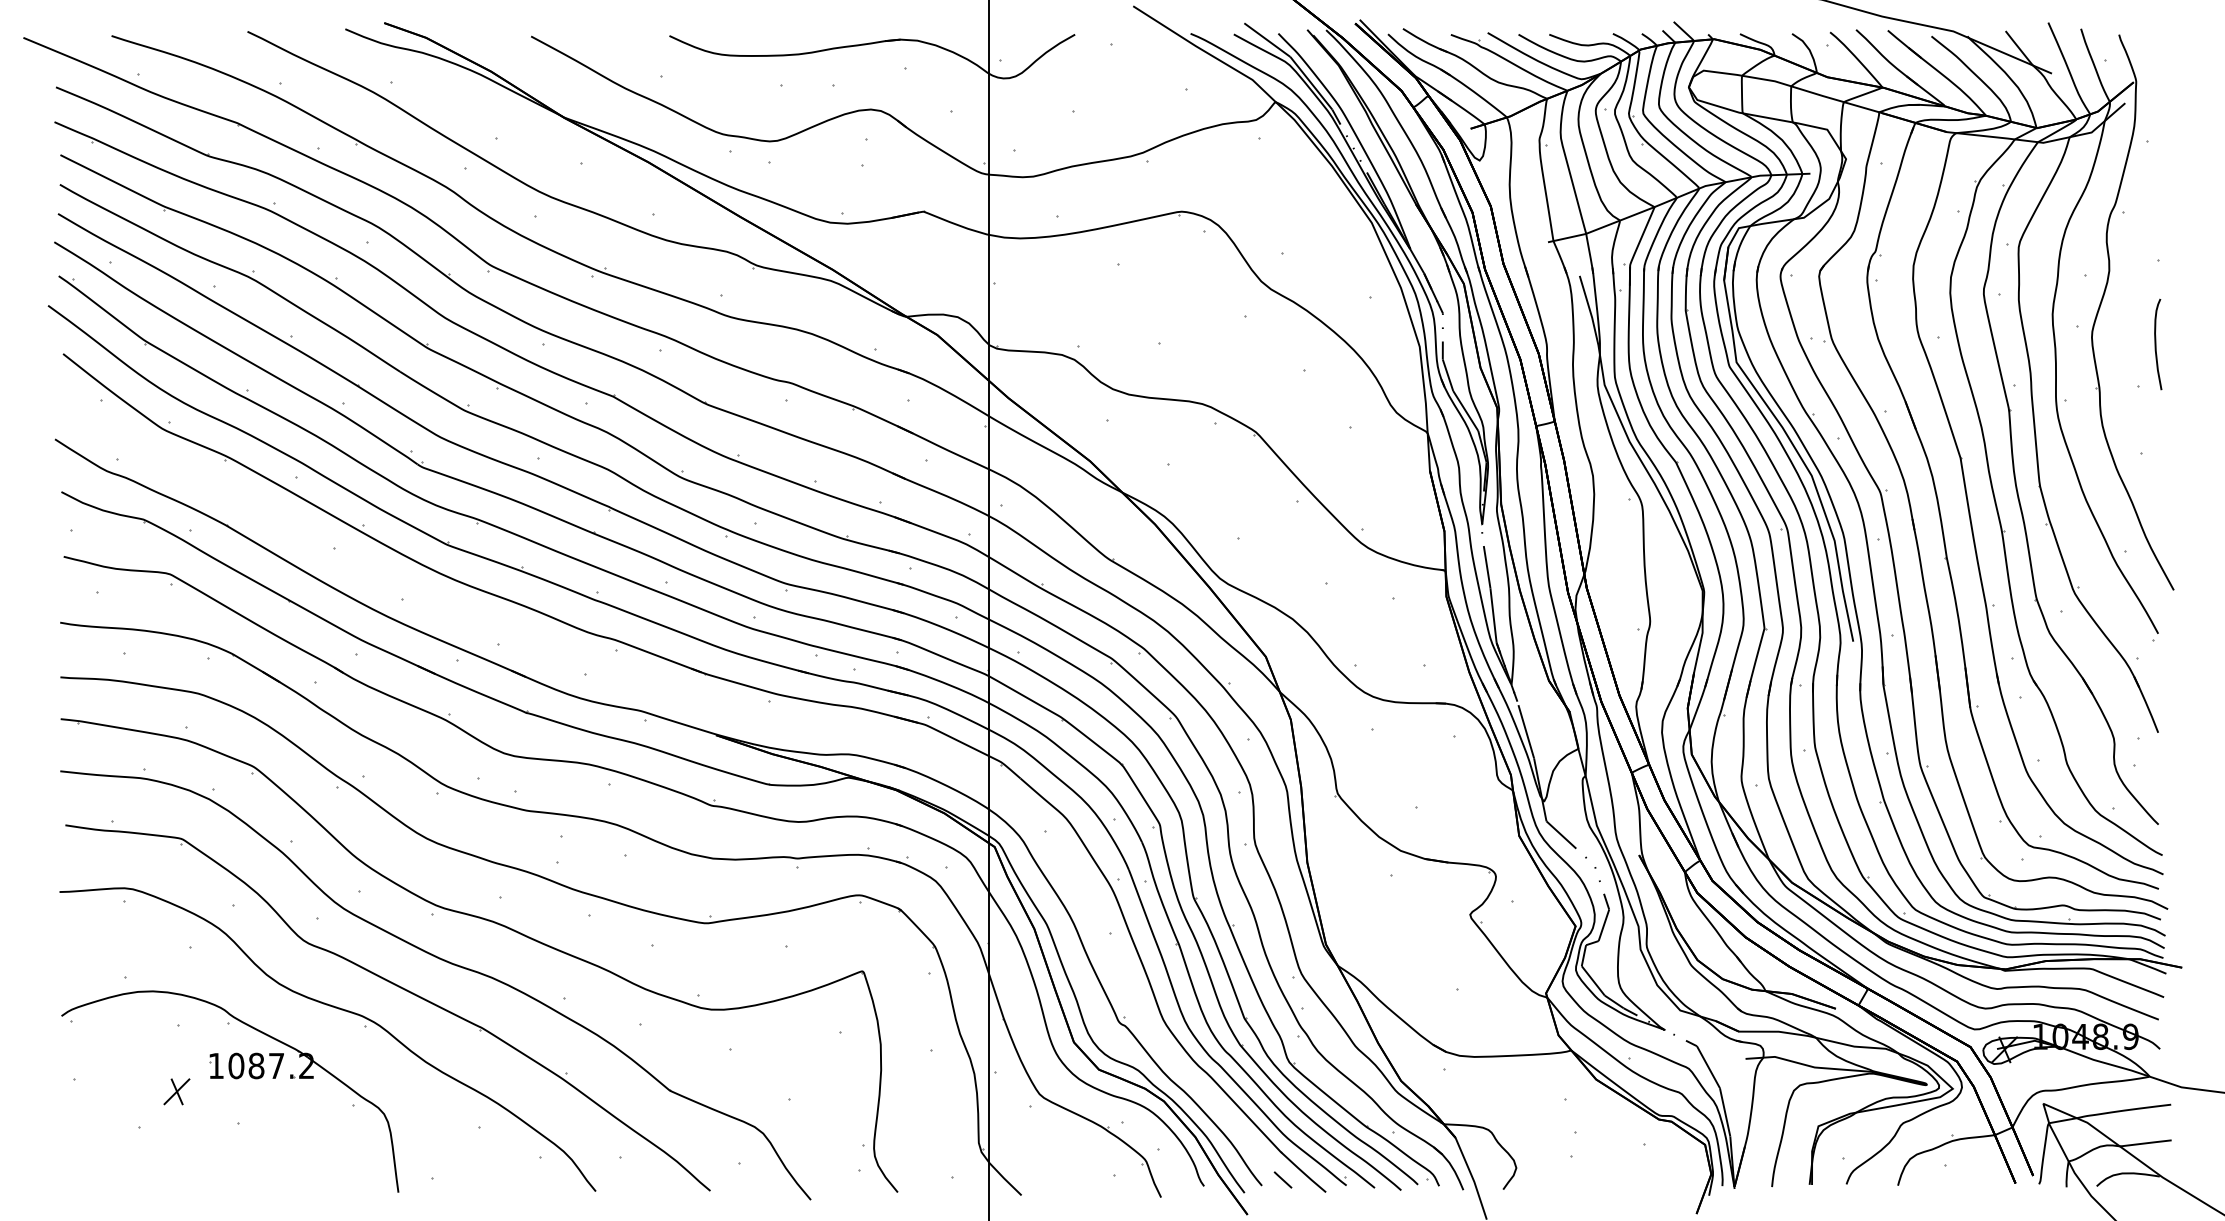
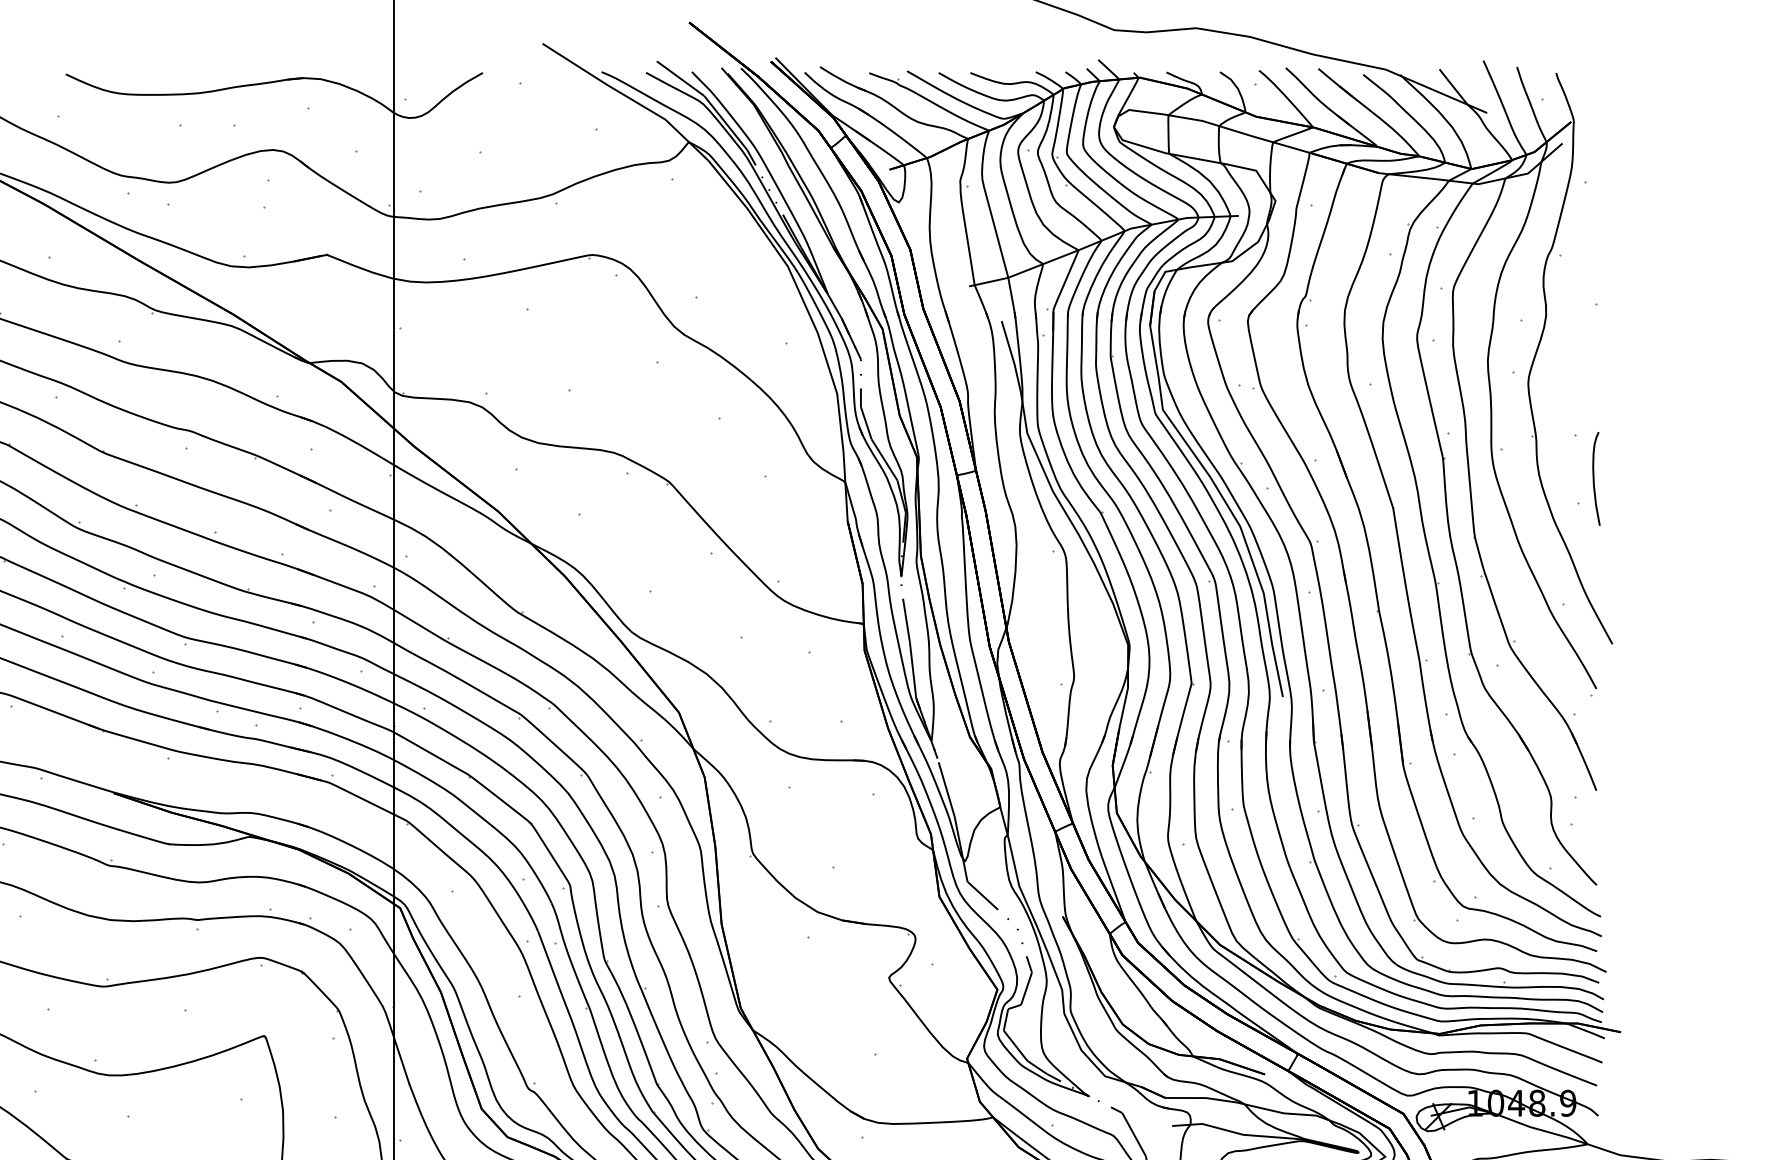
curve: (2156, 344) -> (1594, 478), moved

